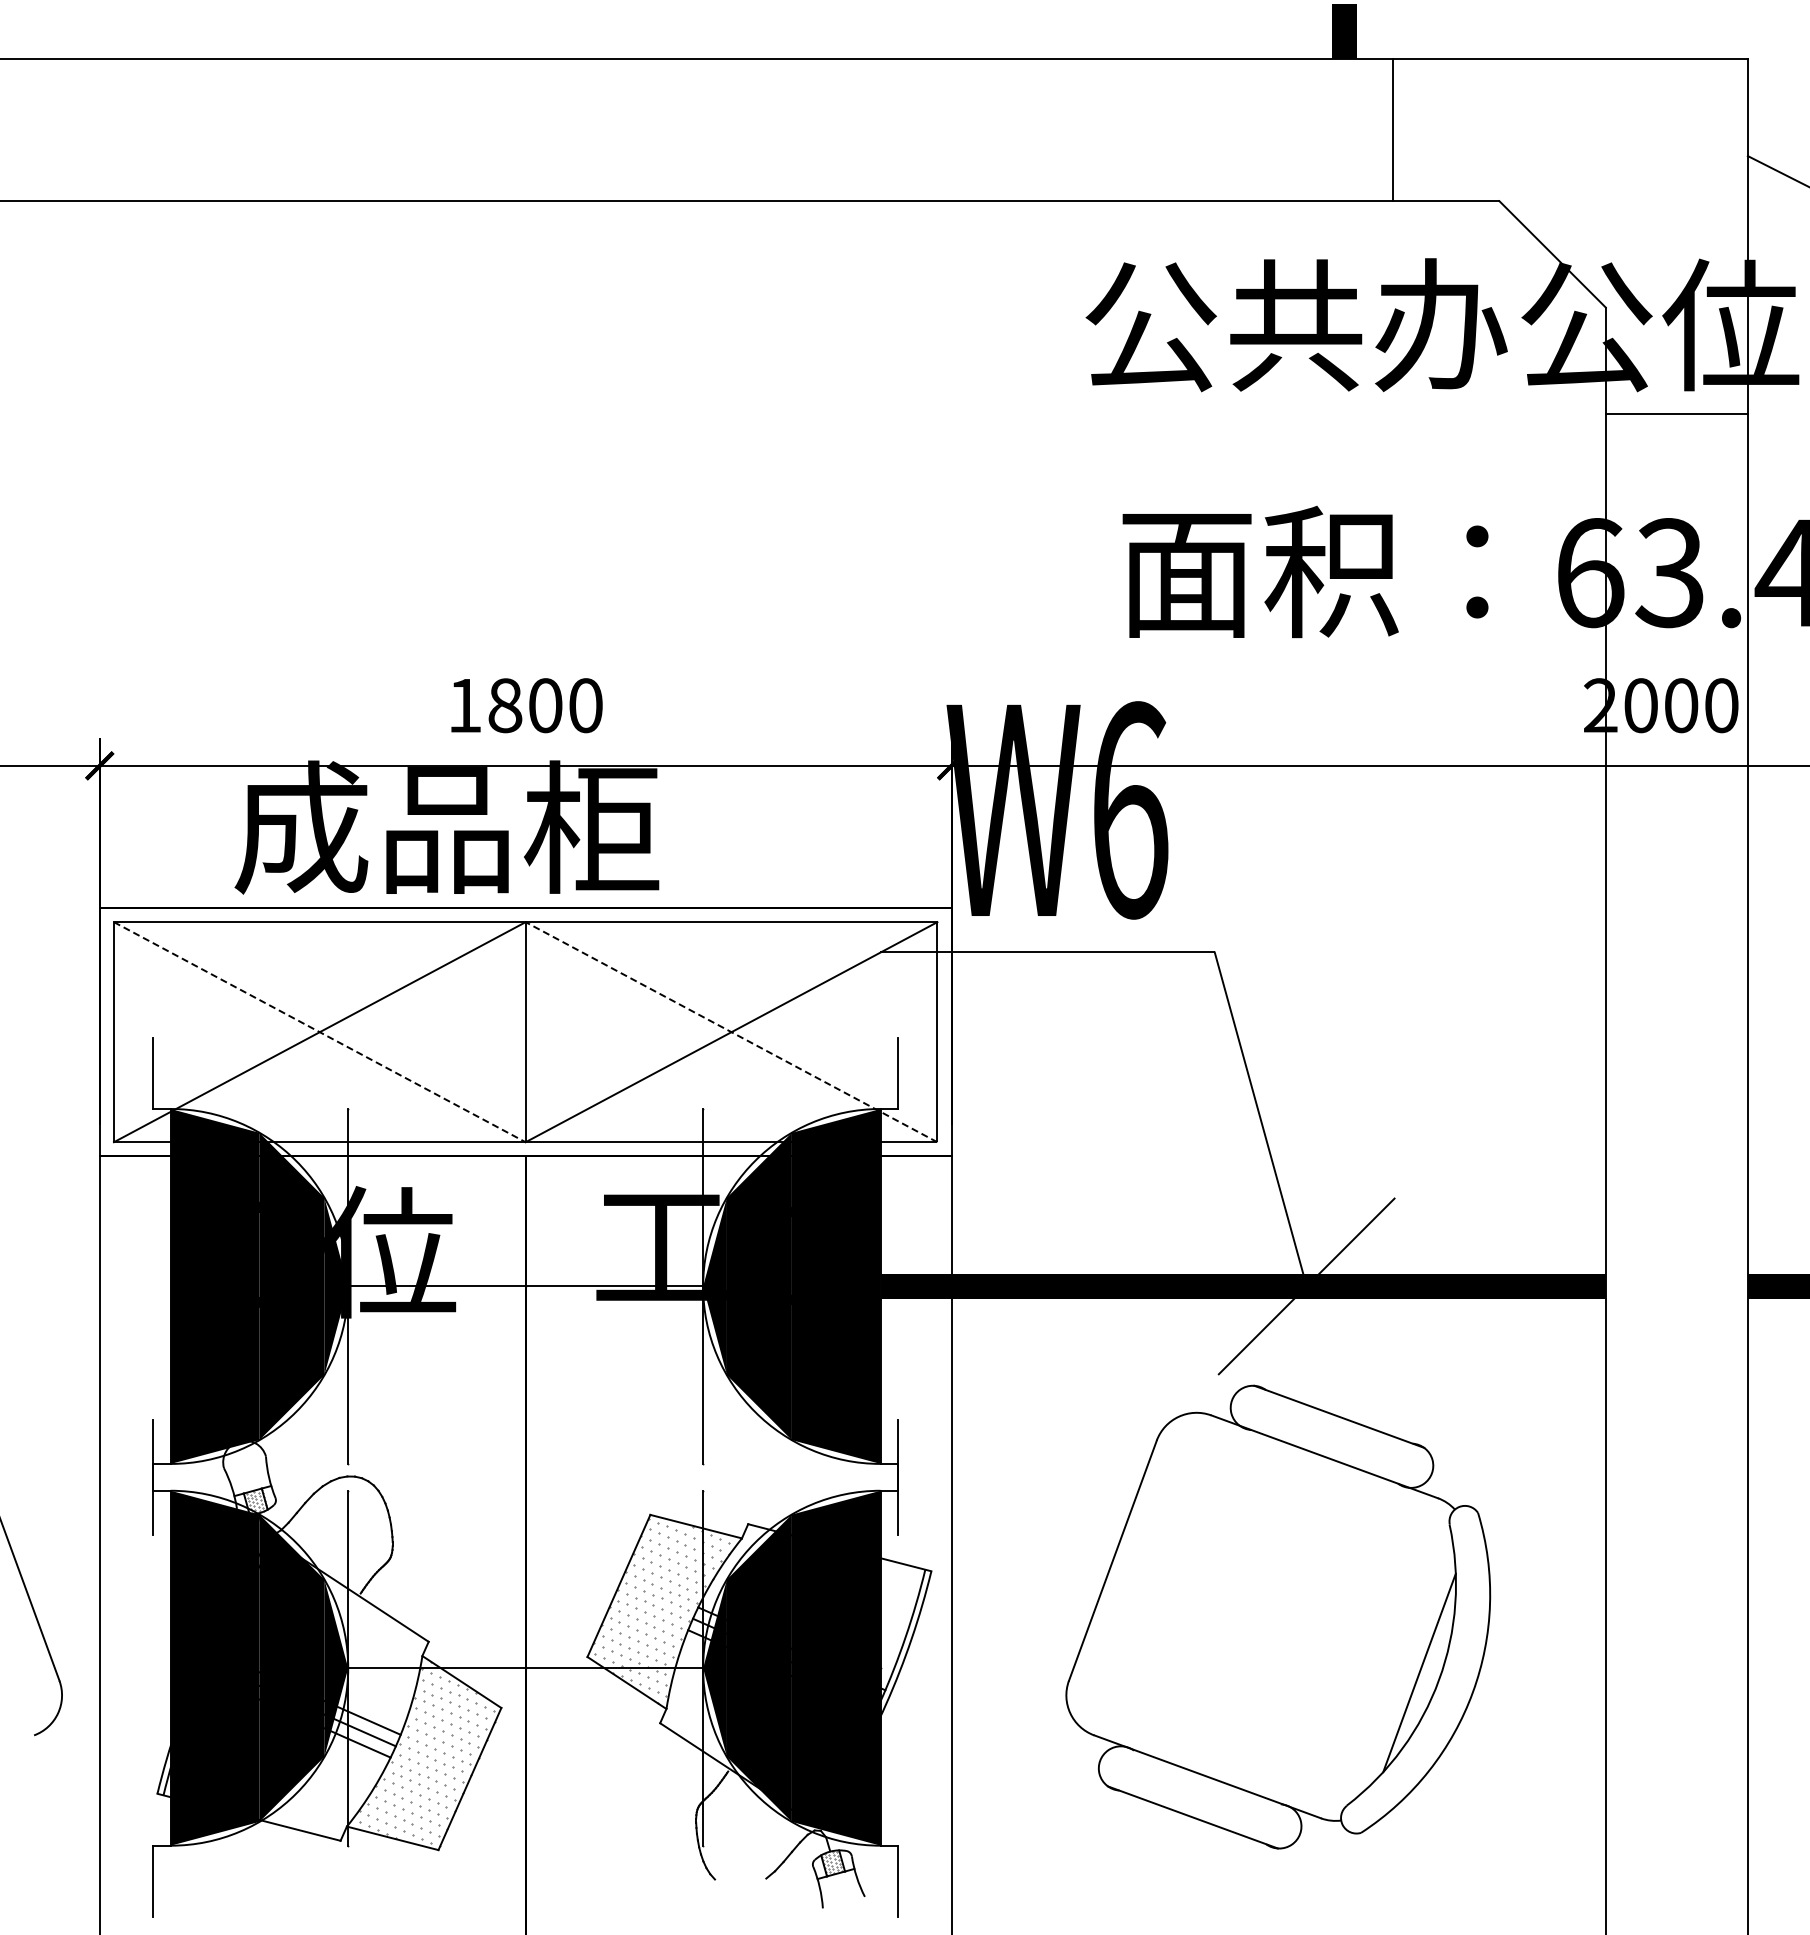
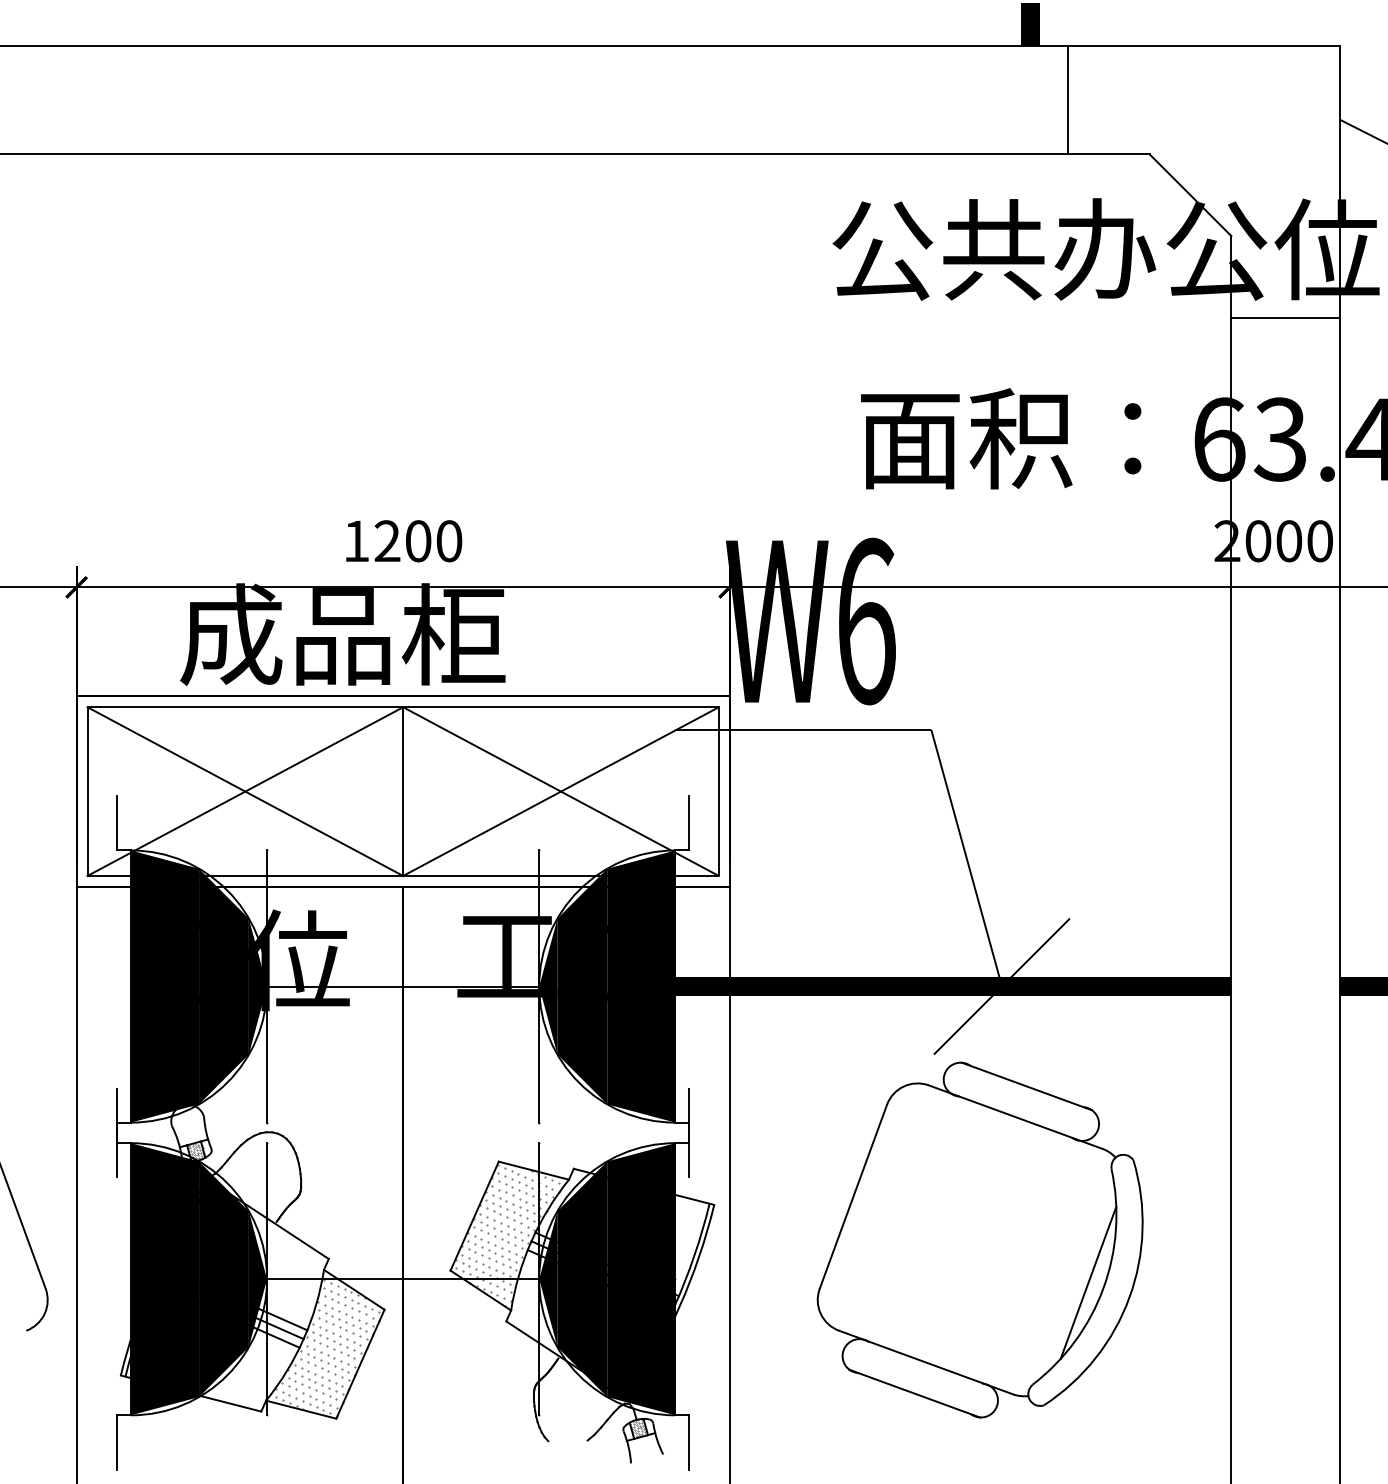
text: (505, 705) -> (387, 541), 1800 -> 1200
line: (731, 1031) -> (560, 791), dashed -> solid
line: (320, 1032) -> (245, 791), dashed -> solid

